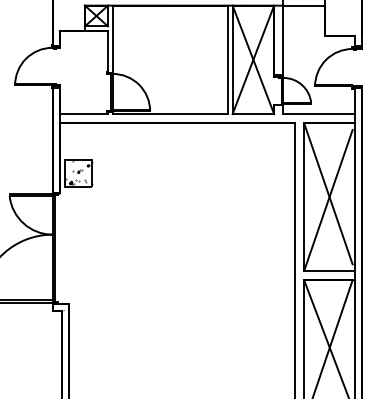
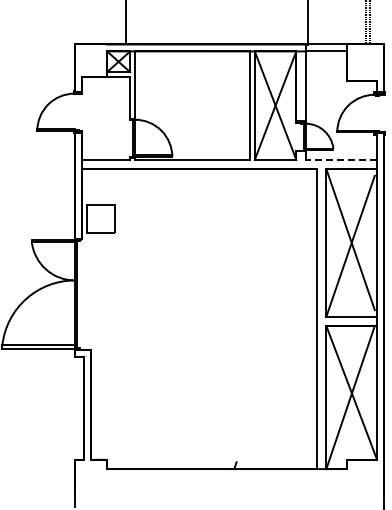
line: (319, 113) -> (341, 159), solid -> dashed
hatch: (79, 172) -> (101, 218), removed

